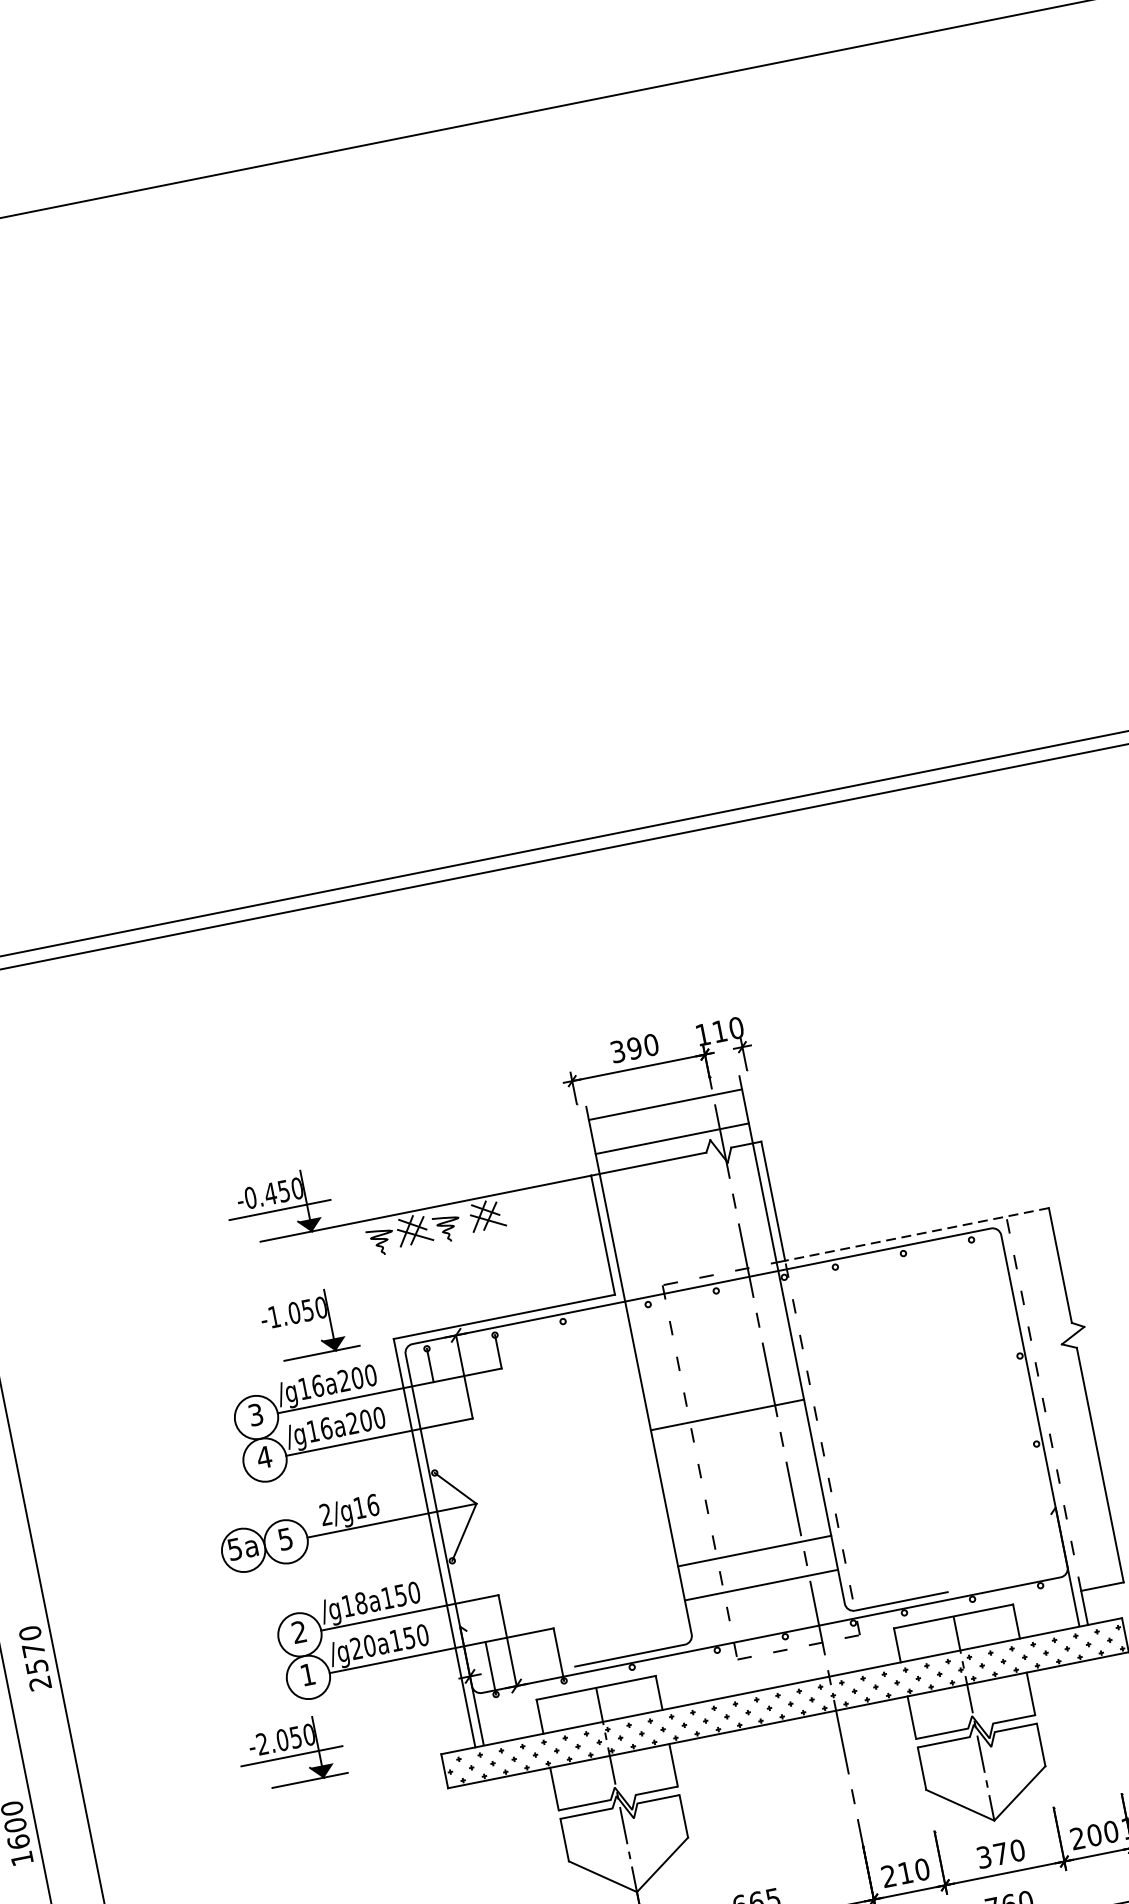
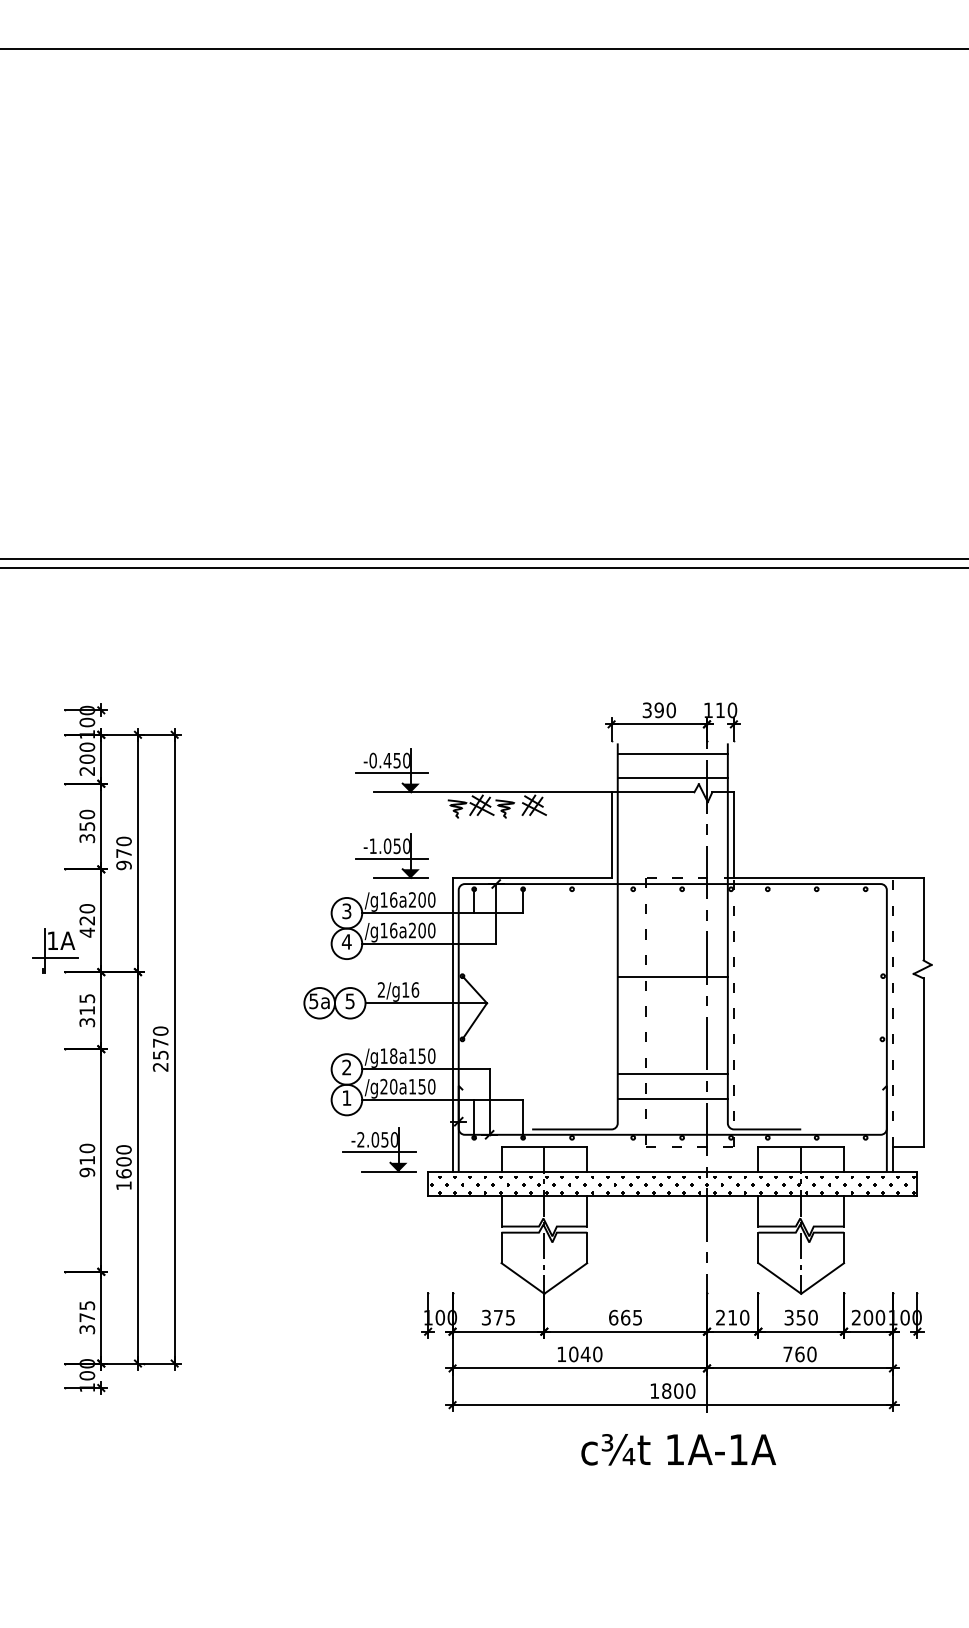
line: (916, 1233) -> (828, 877), dashed -> solid
line: (303, 1328) -> (391, 858), added
part: (291, 1752) -> (379, 1149), moved
text: (999, 1853) -> (800, 1317), 370 -> 350

